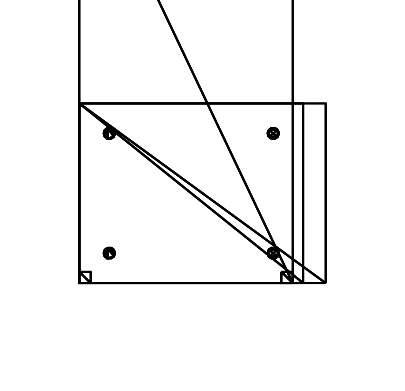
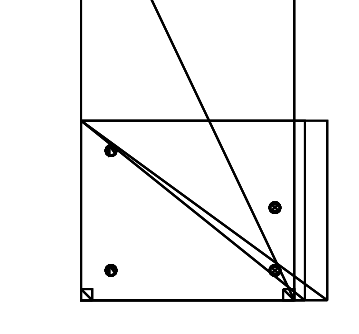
part: (272, 133) -> (274, 207), moved

